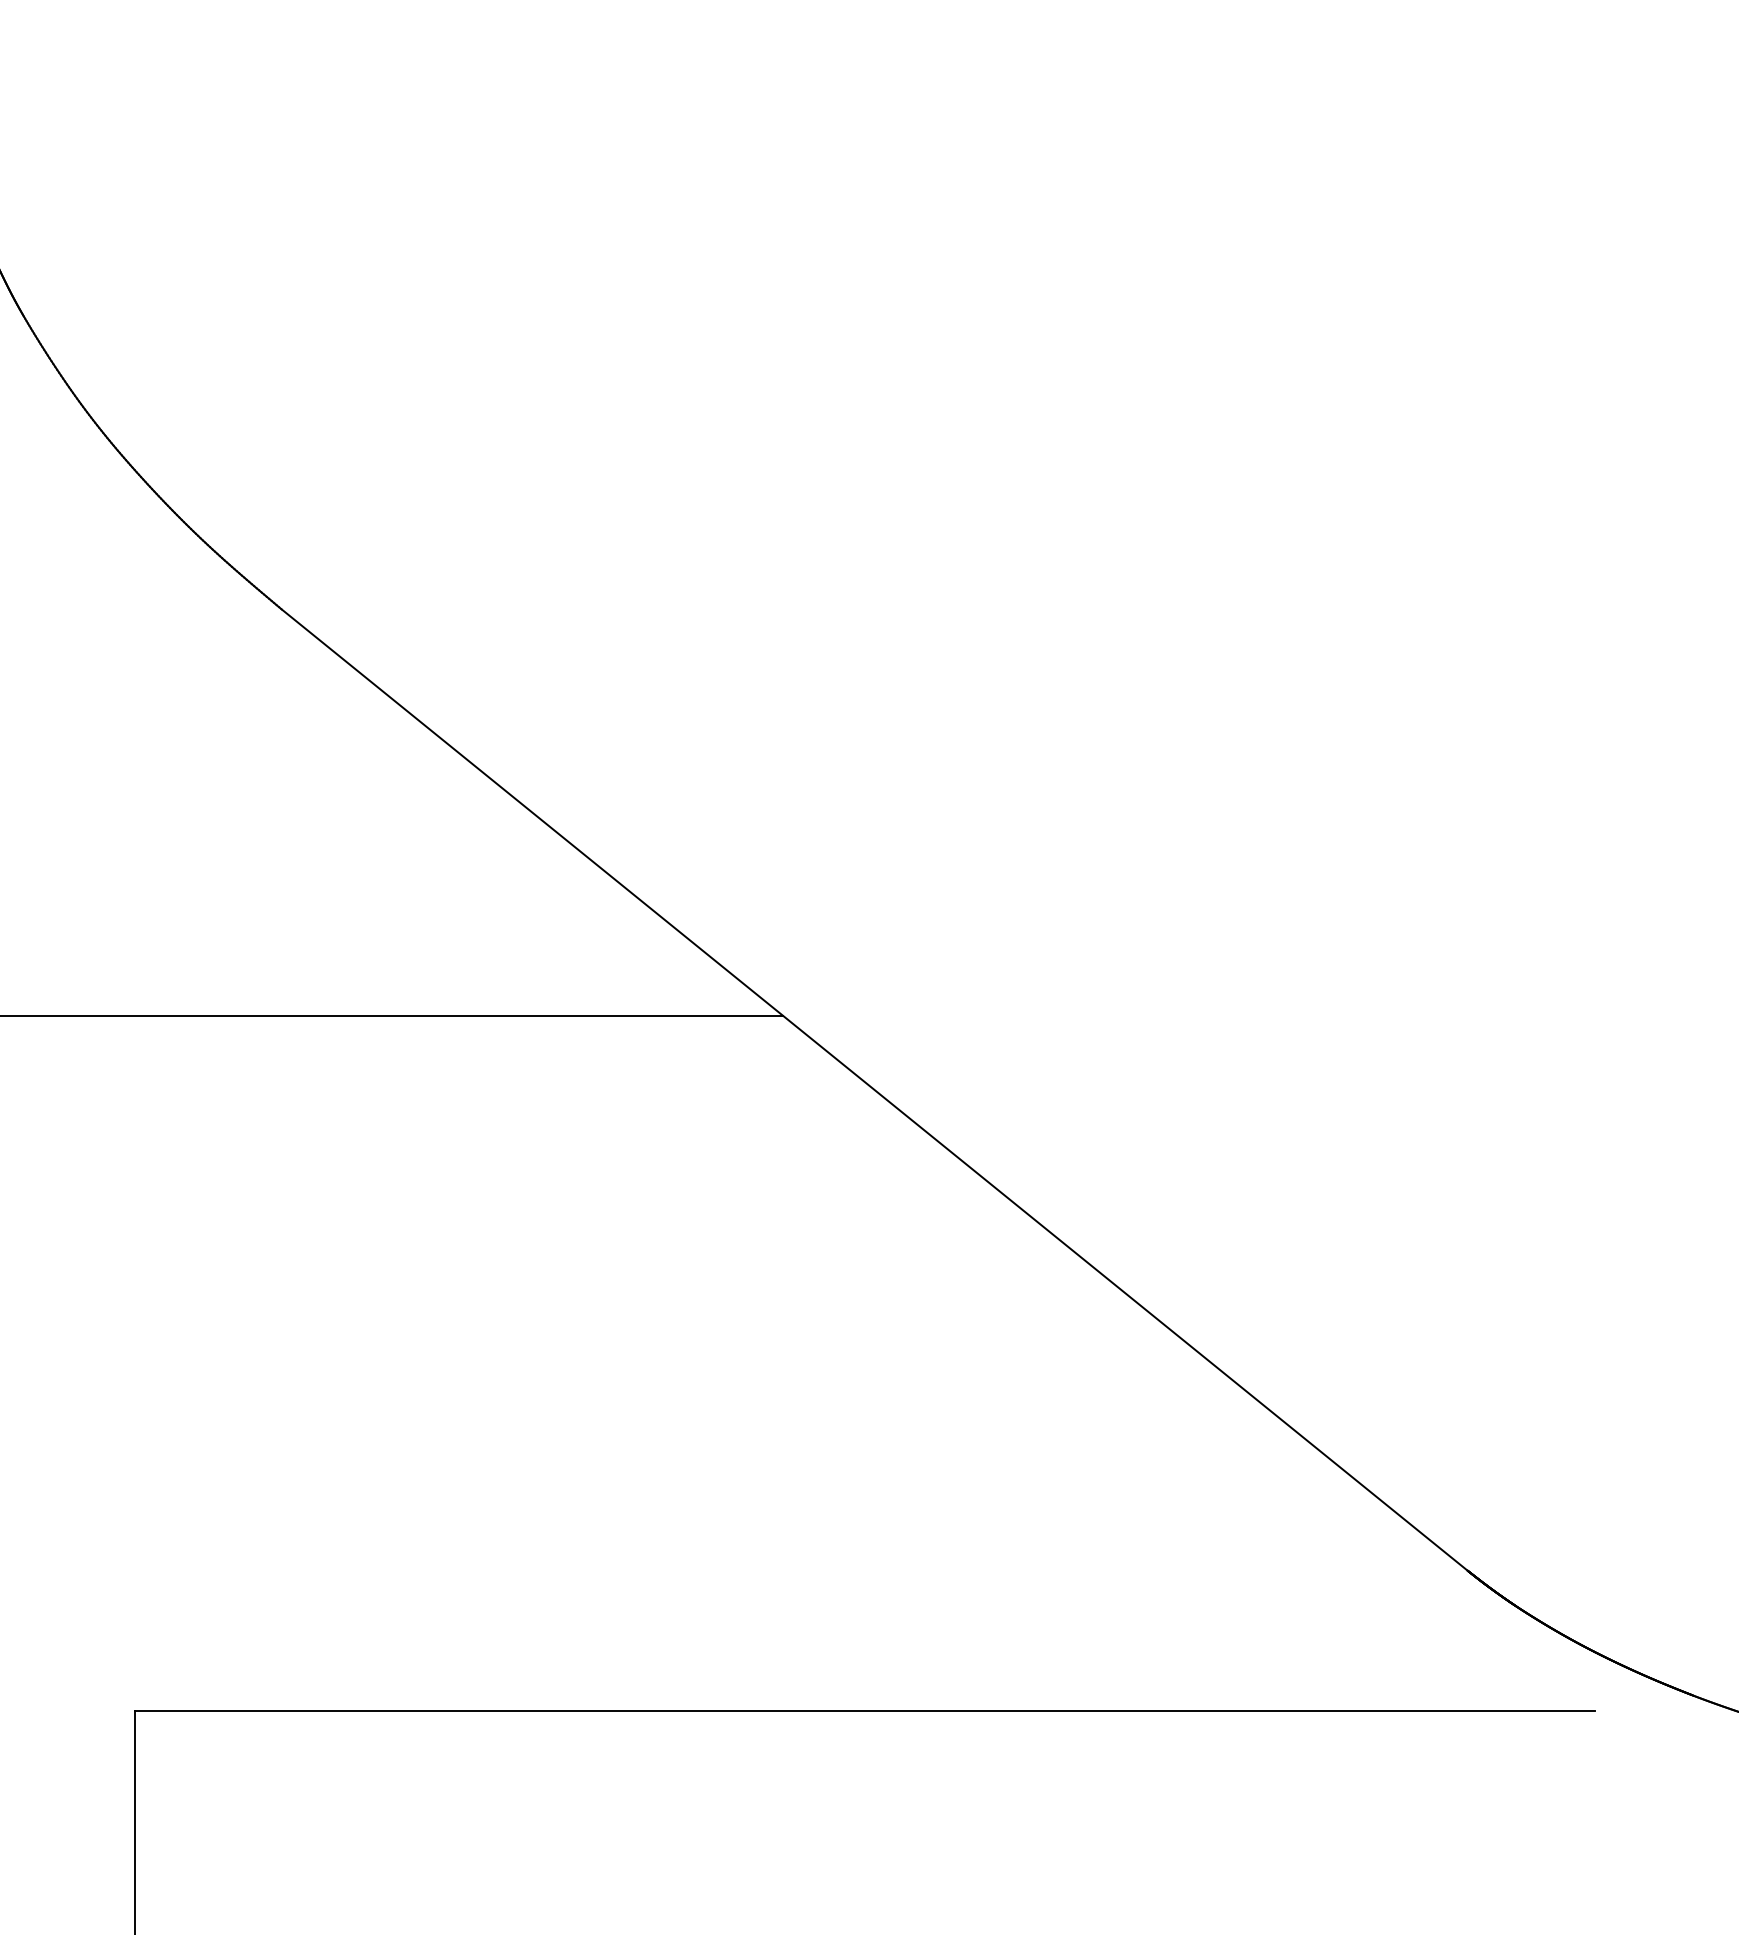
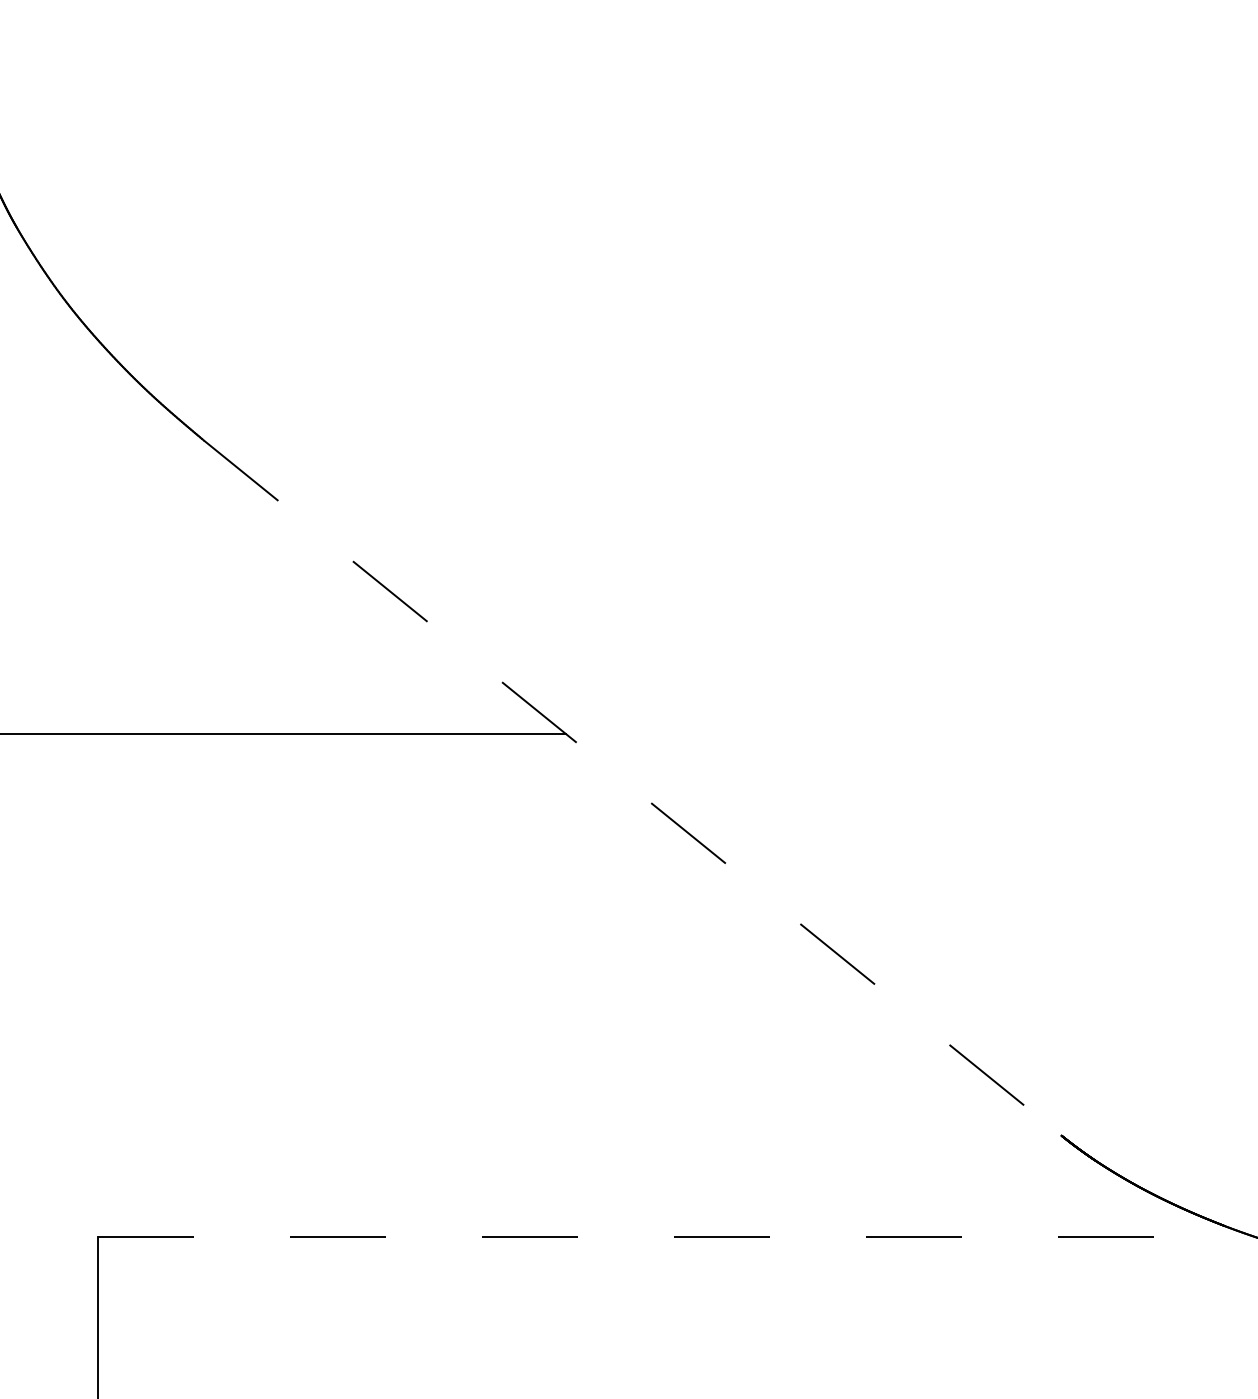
line: (875, 1090) -> (633, 788), solid -> dashed
line: (865, 1710) -> (626, 1236), solid -> dashed

